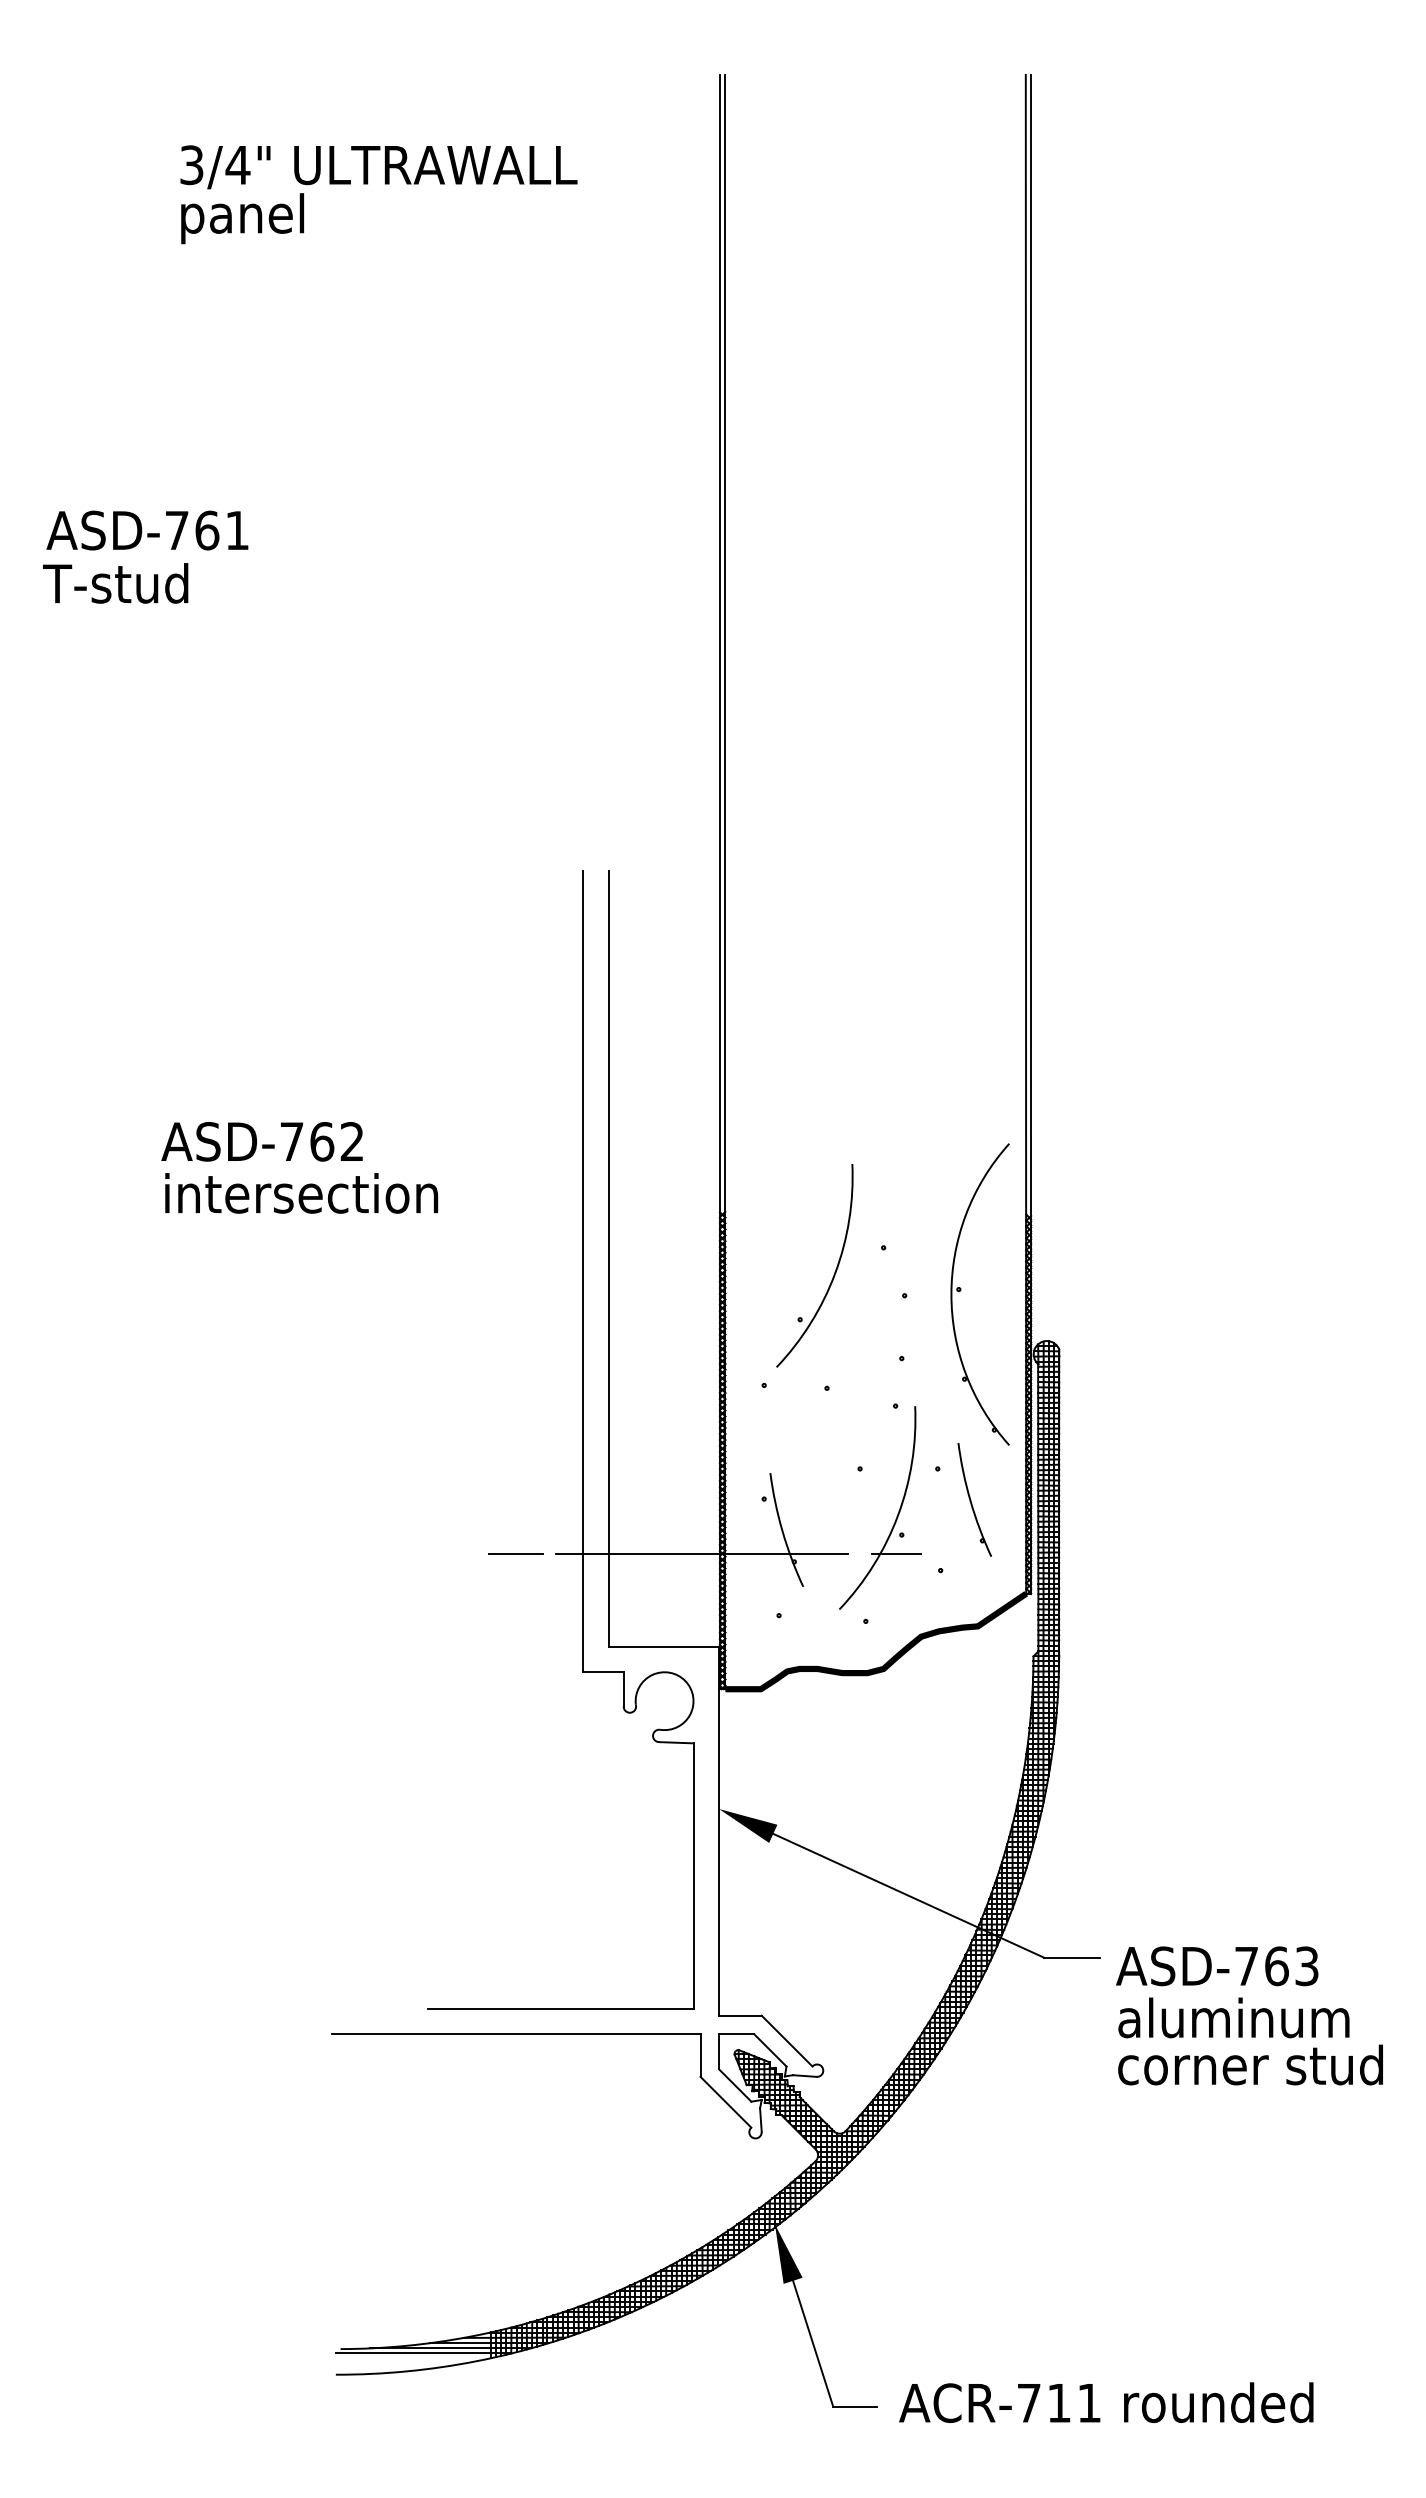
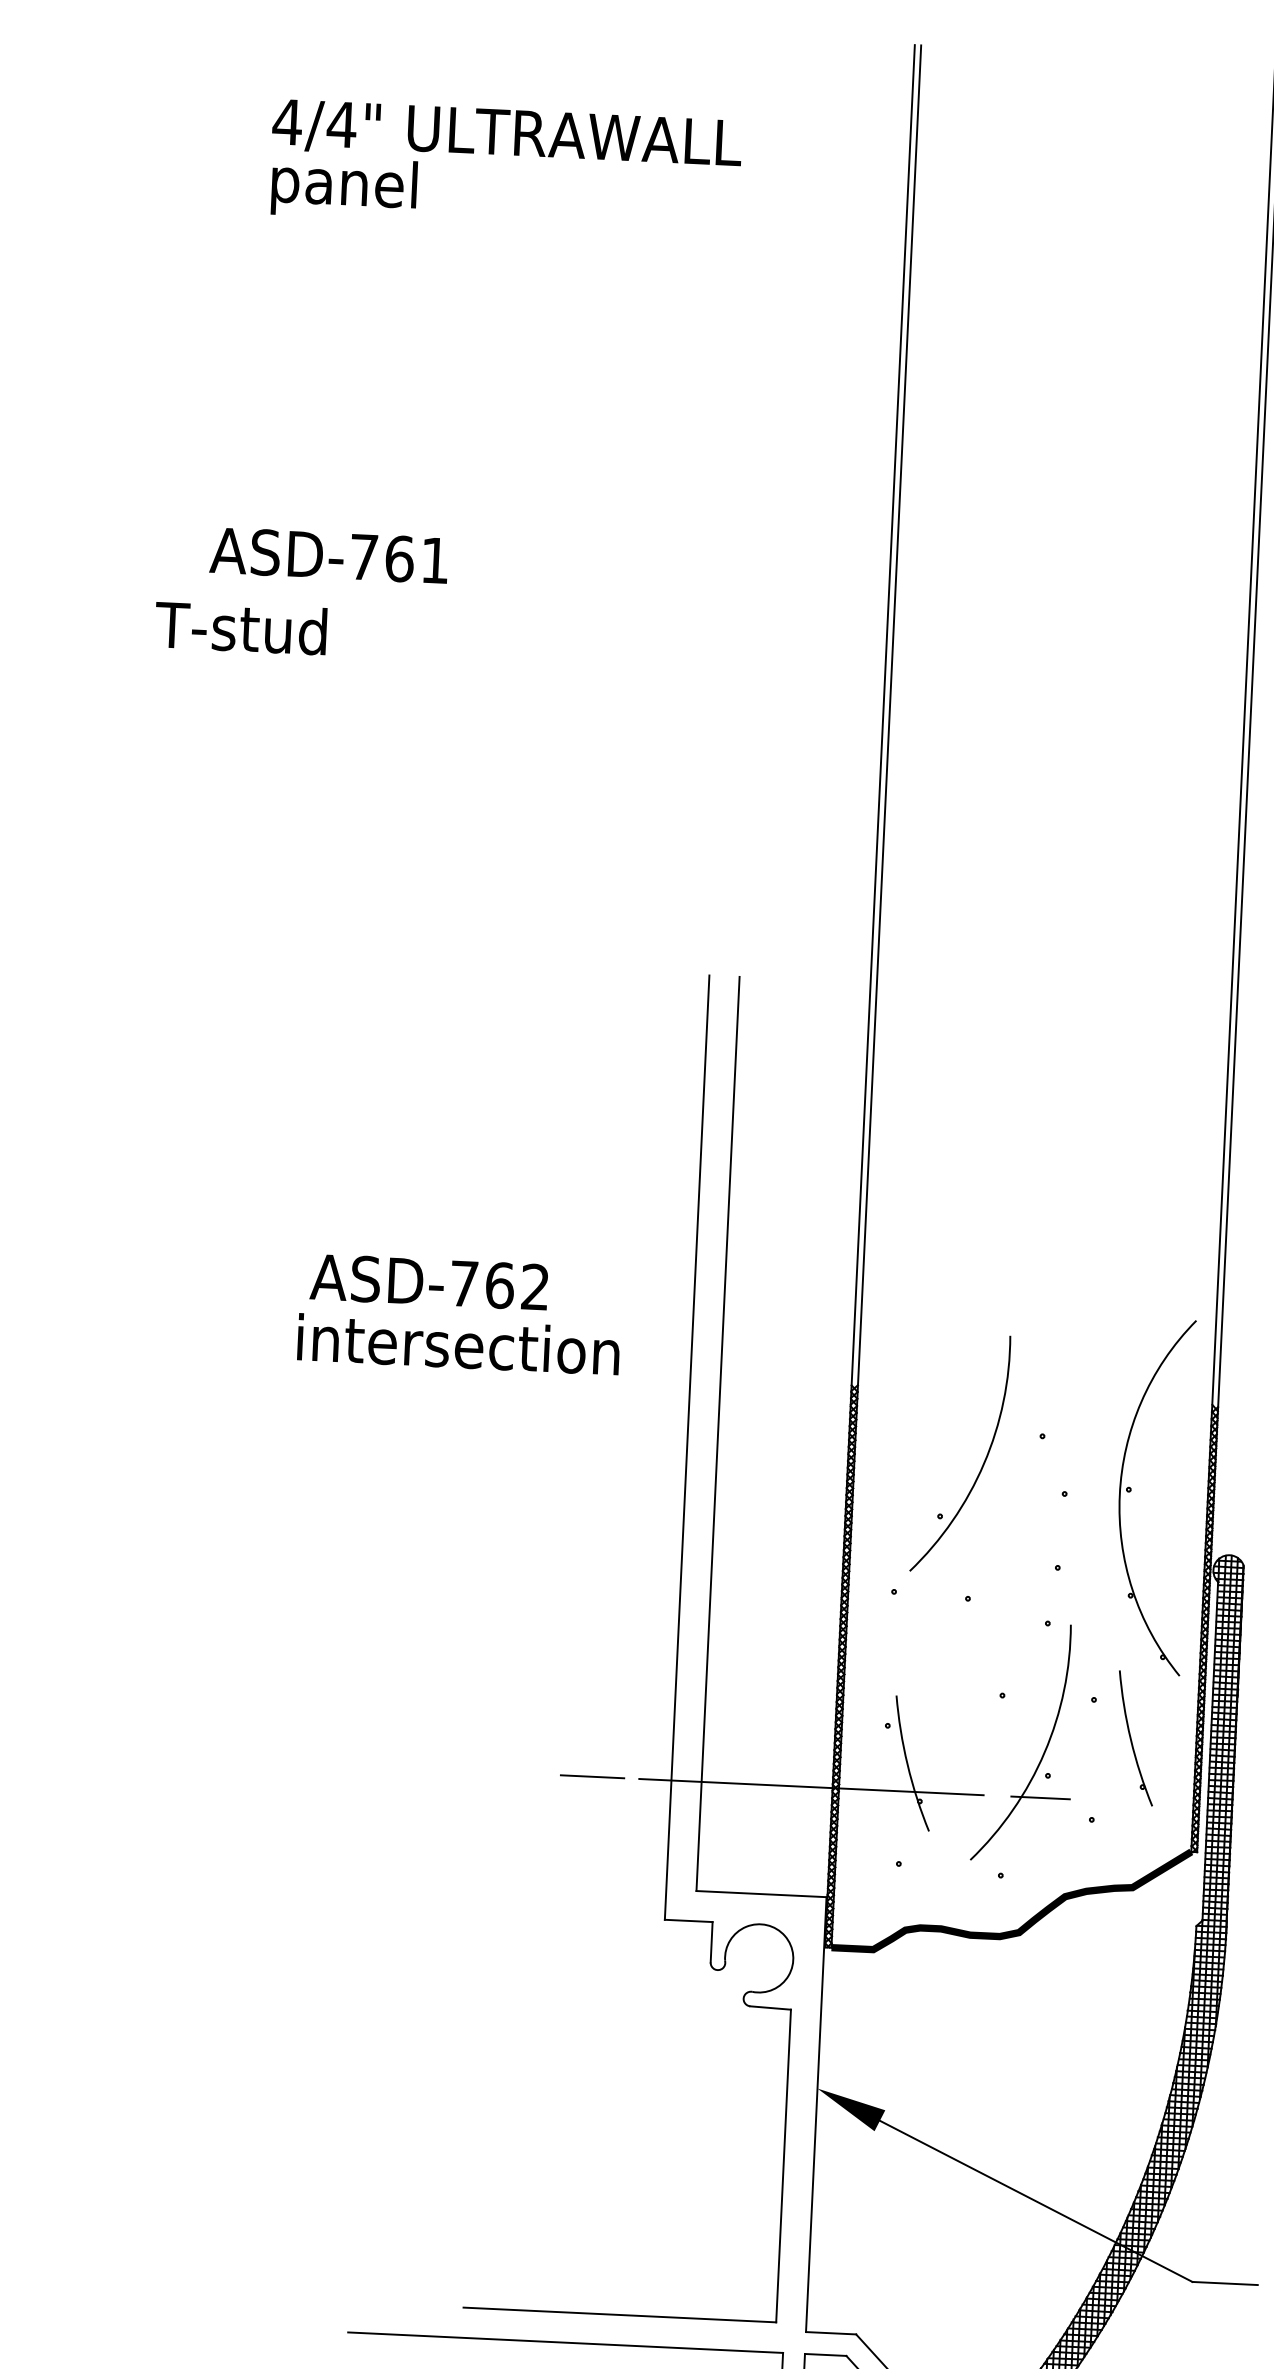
text: (191, 165) -> (287, 122), 3/4" -> 4/4"
text: (147, 530) -> (329, 555), moved
text: (115, 583) -> (240, 628), moved
text: (261, 1141) -> (428, 1281), moved
text: (301, 1193) -> (458, 1344), moved

